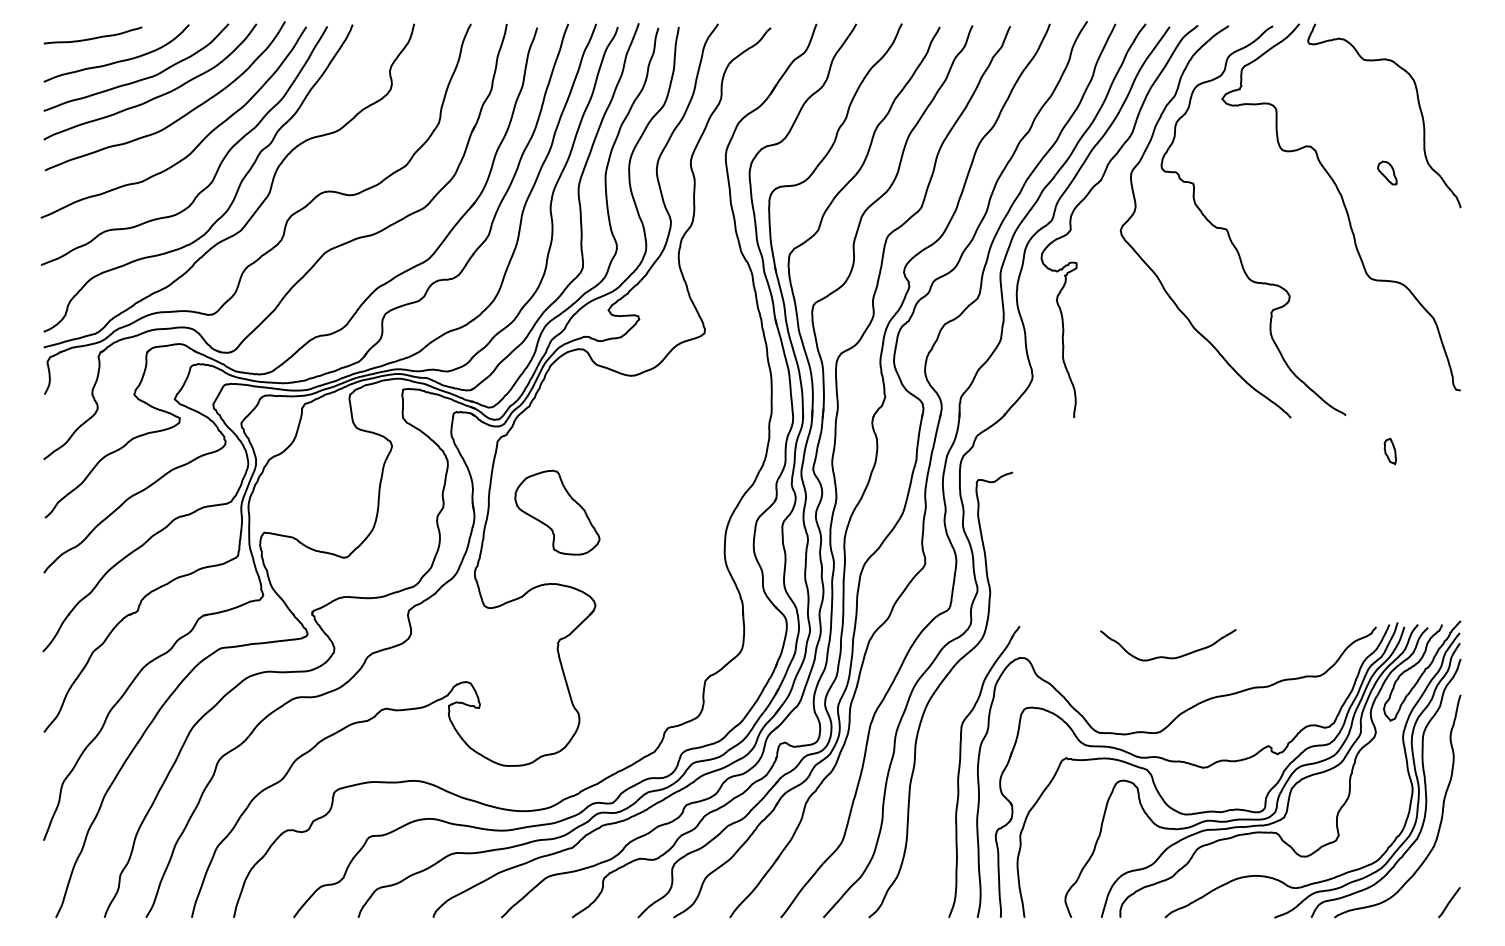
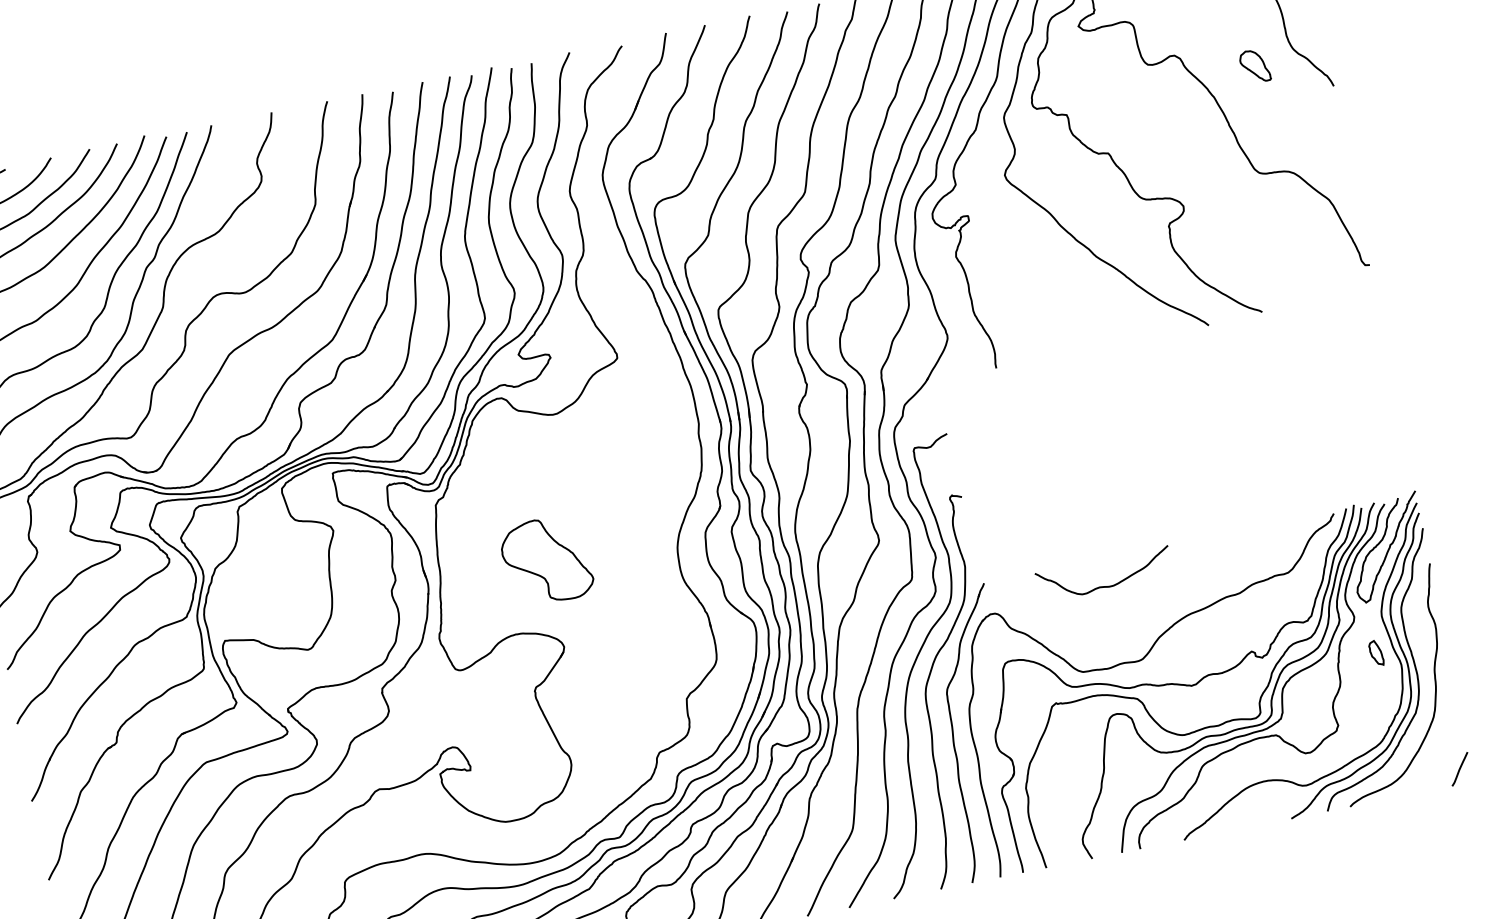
part: (1387, 172) -> (1254, 65), size x1.43
part: (1389, 451) -> (1375, 653), moved
part: (557, 512) -> (546, 560), moved
curve: (1166, 656) -> (1104, 585), moved
curve: (943, 717) -> (927, 687), added

